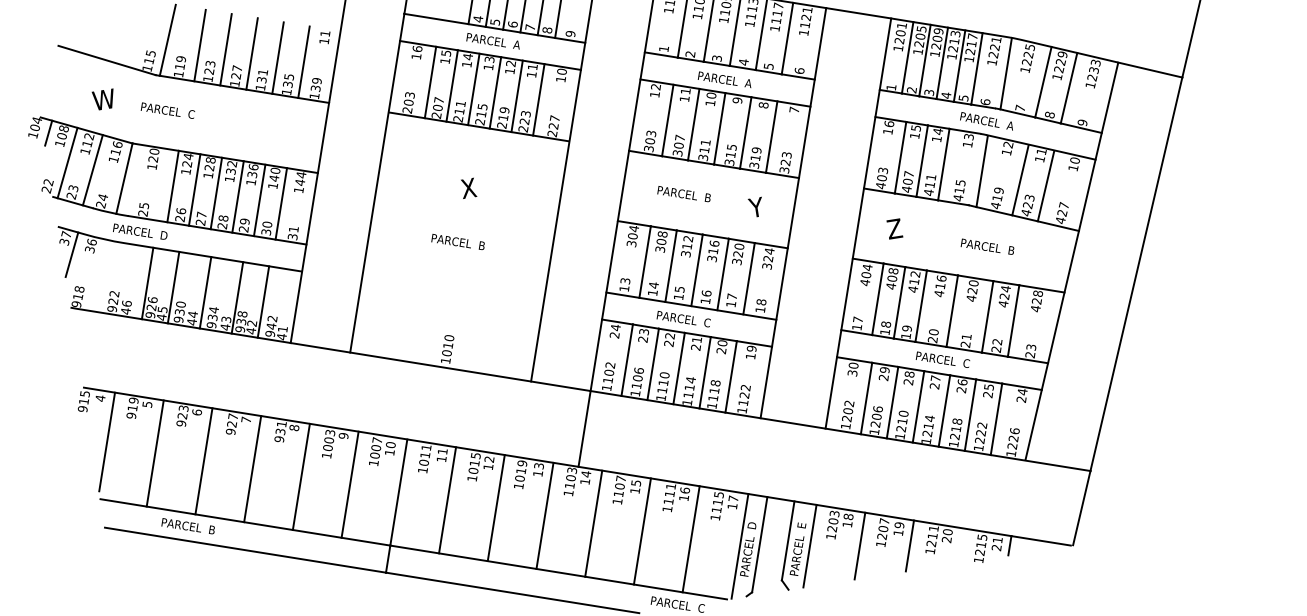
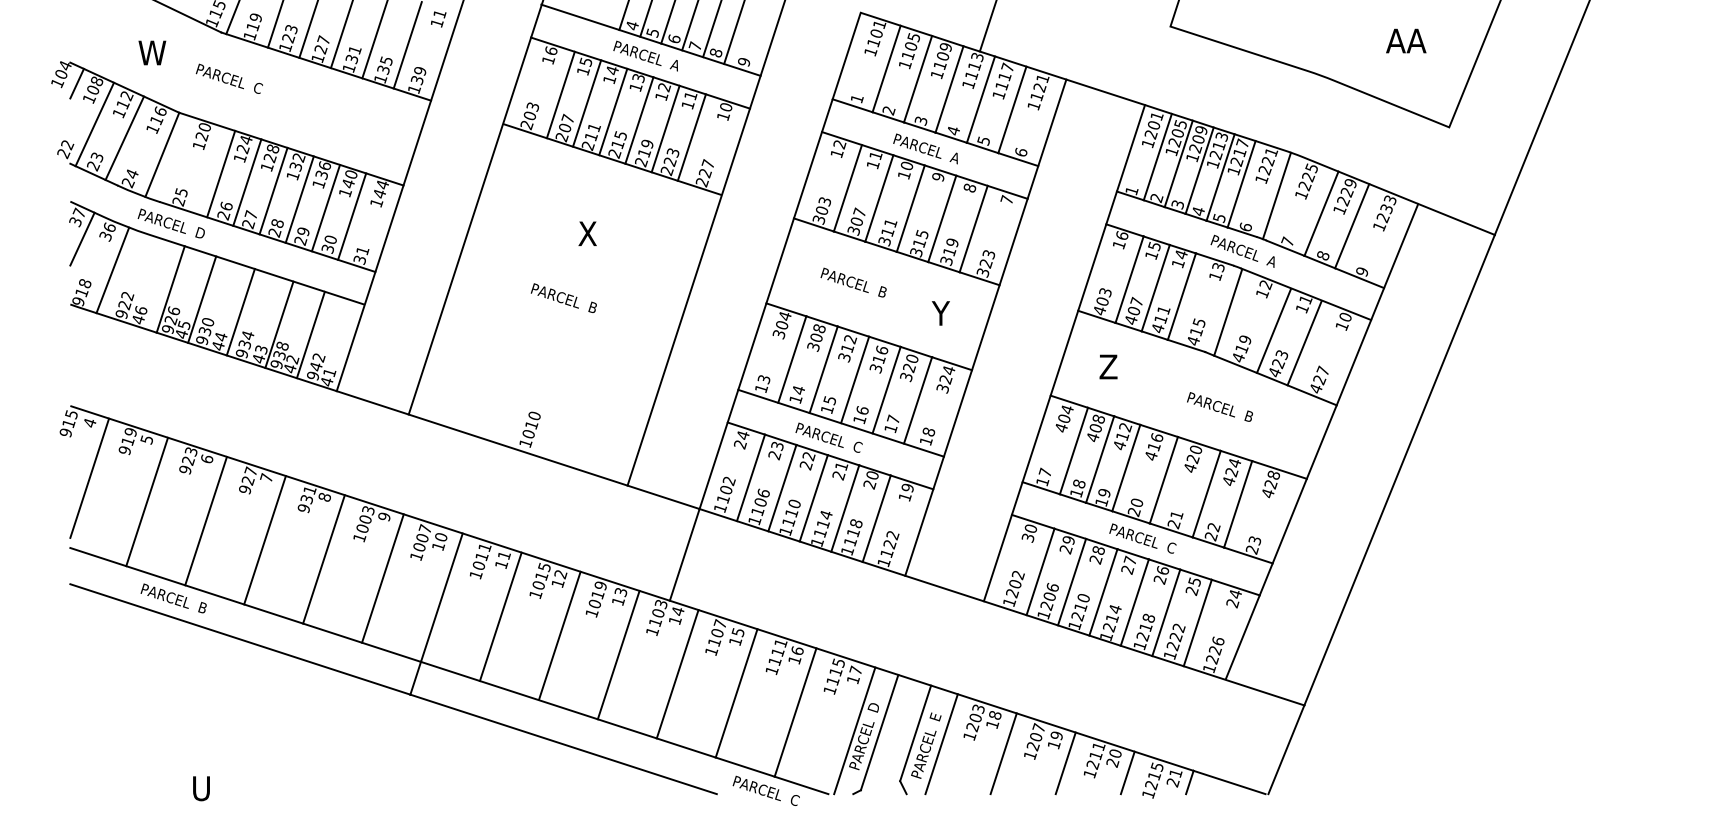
line: (99, 275) -> (112, 270), added
line: (959, 545) -> (1127, 772), added

